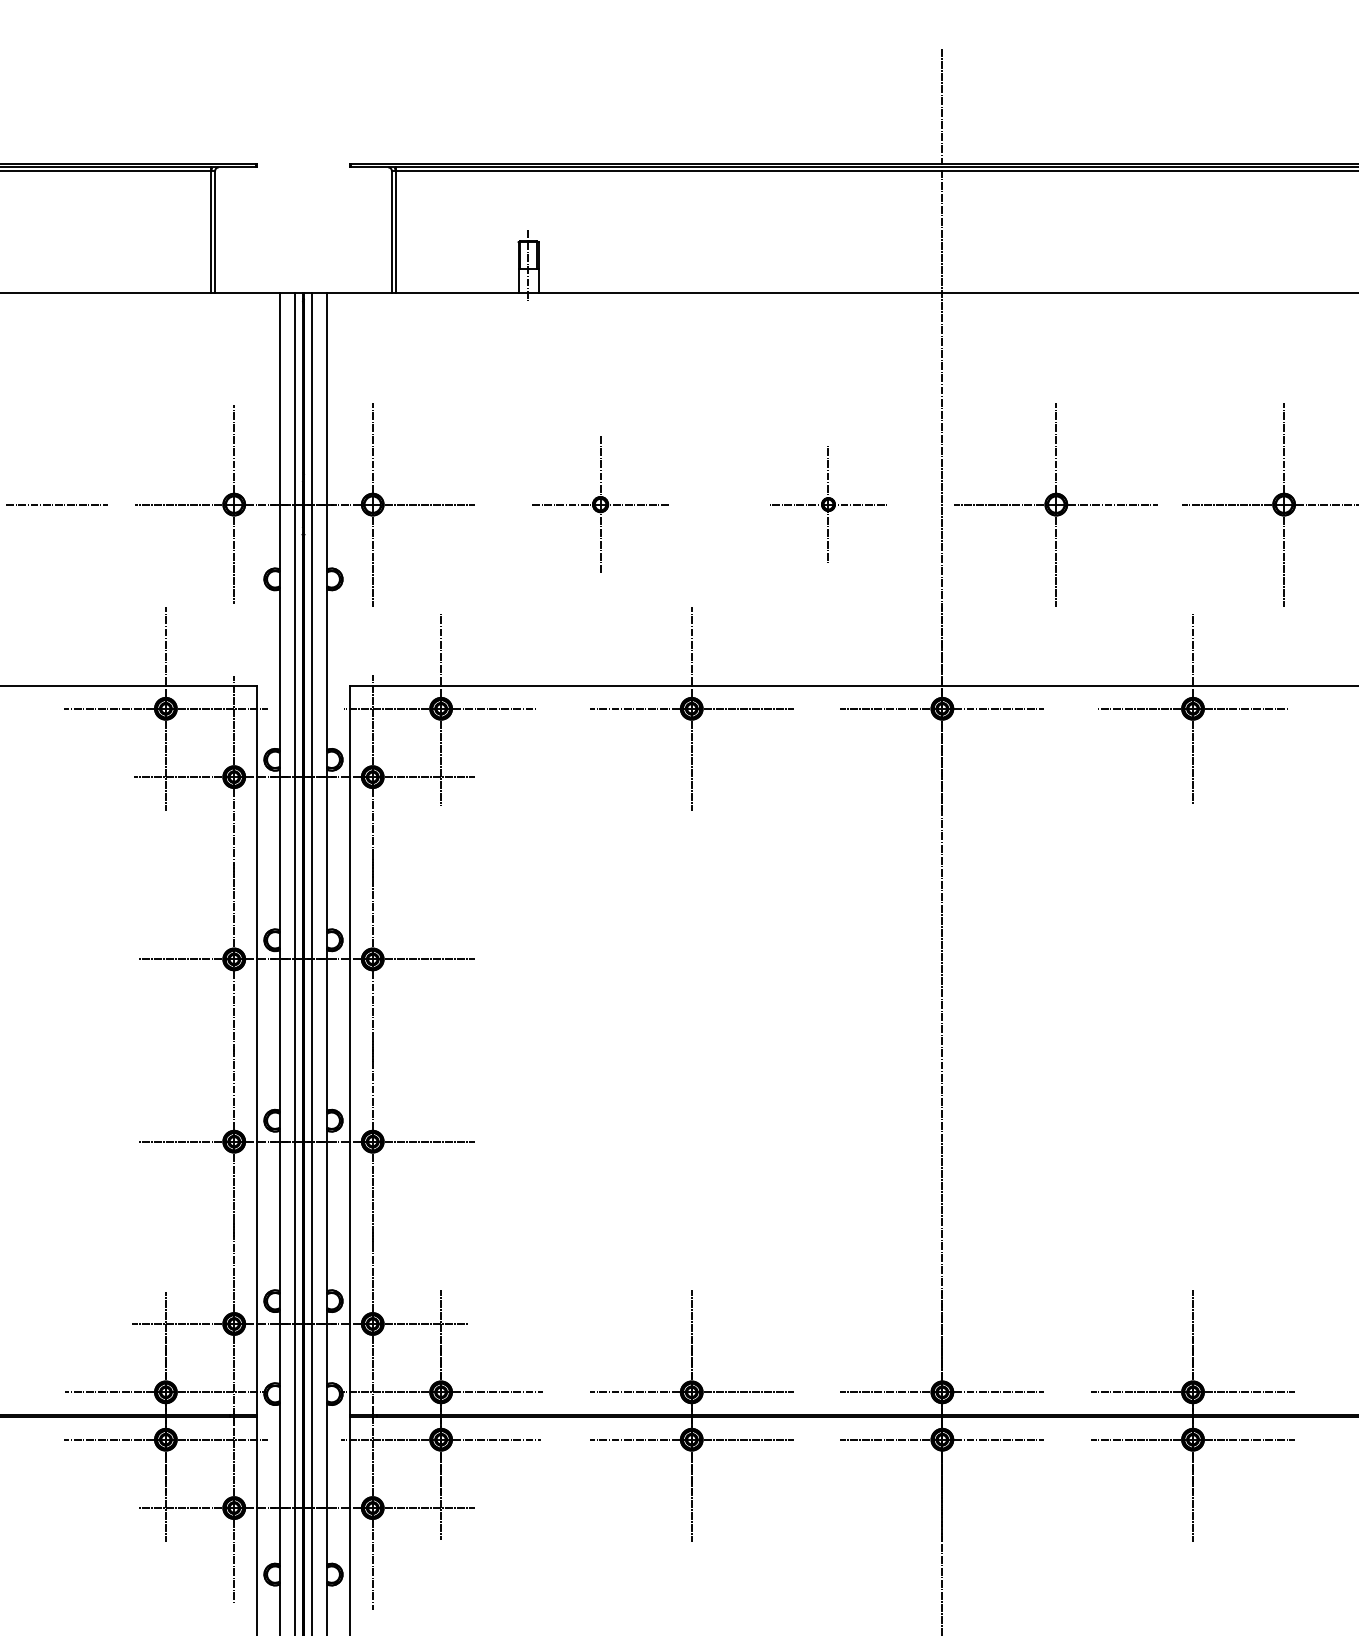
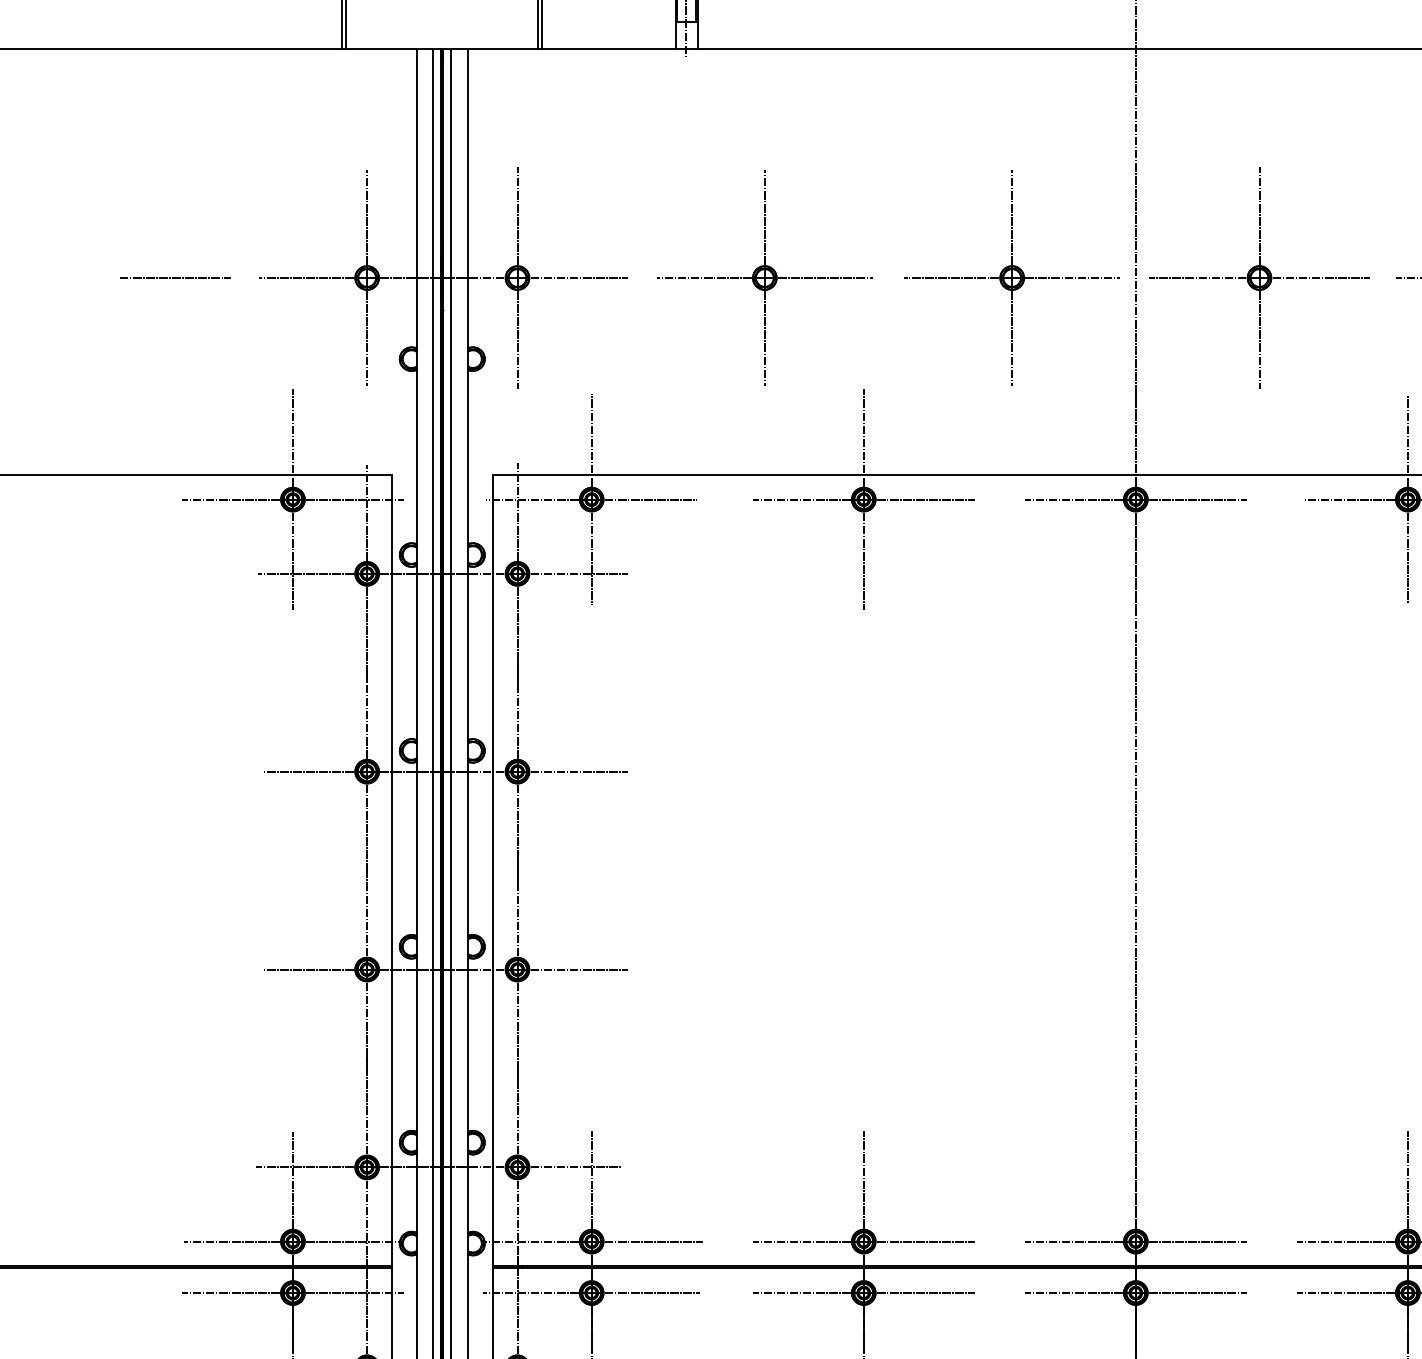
part: (600, 504) -> (764, 277), size x1.43
part: (828, 504) -> (1012, 277), size x1.67

